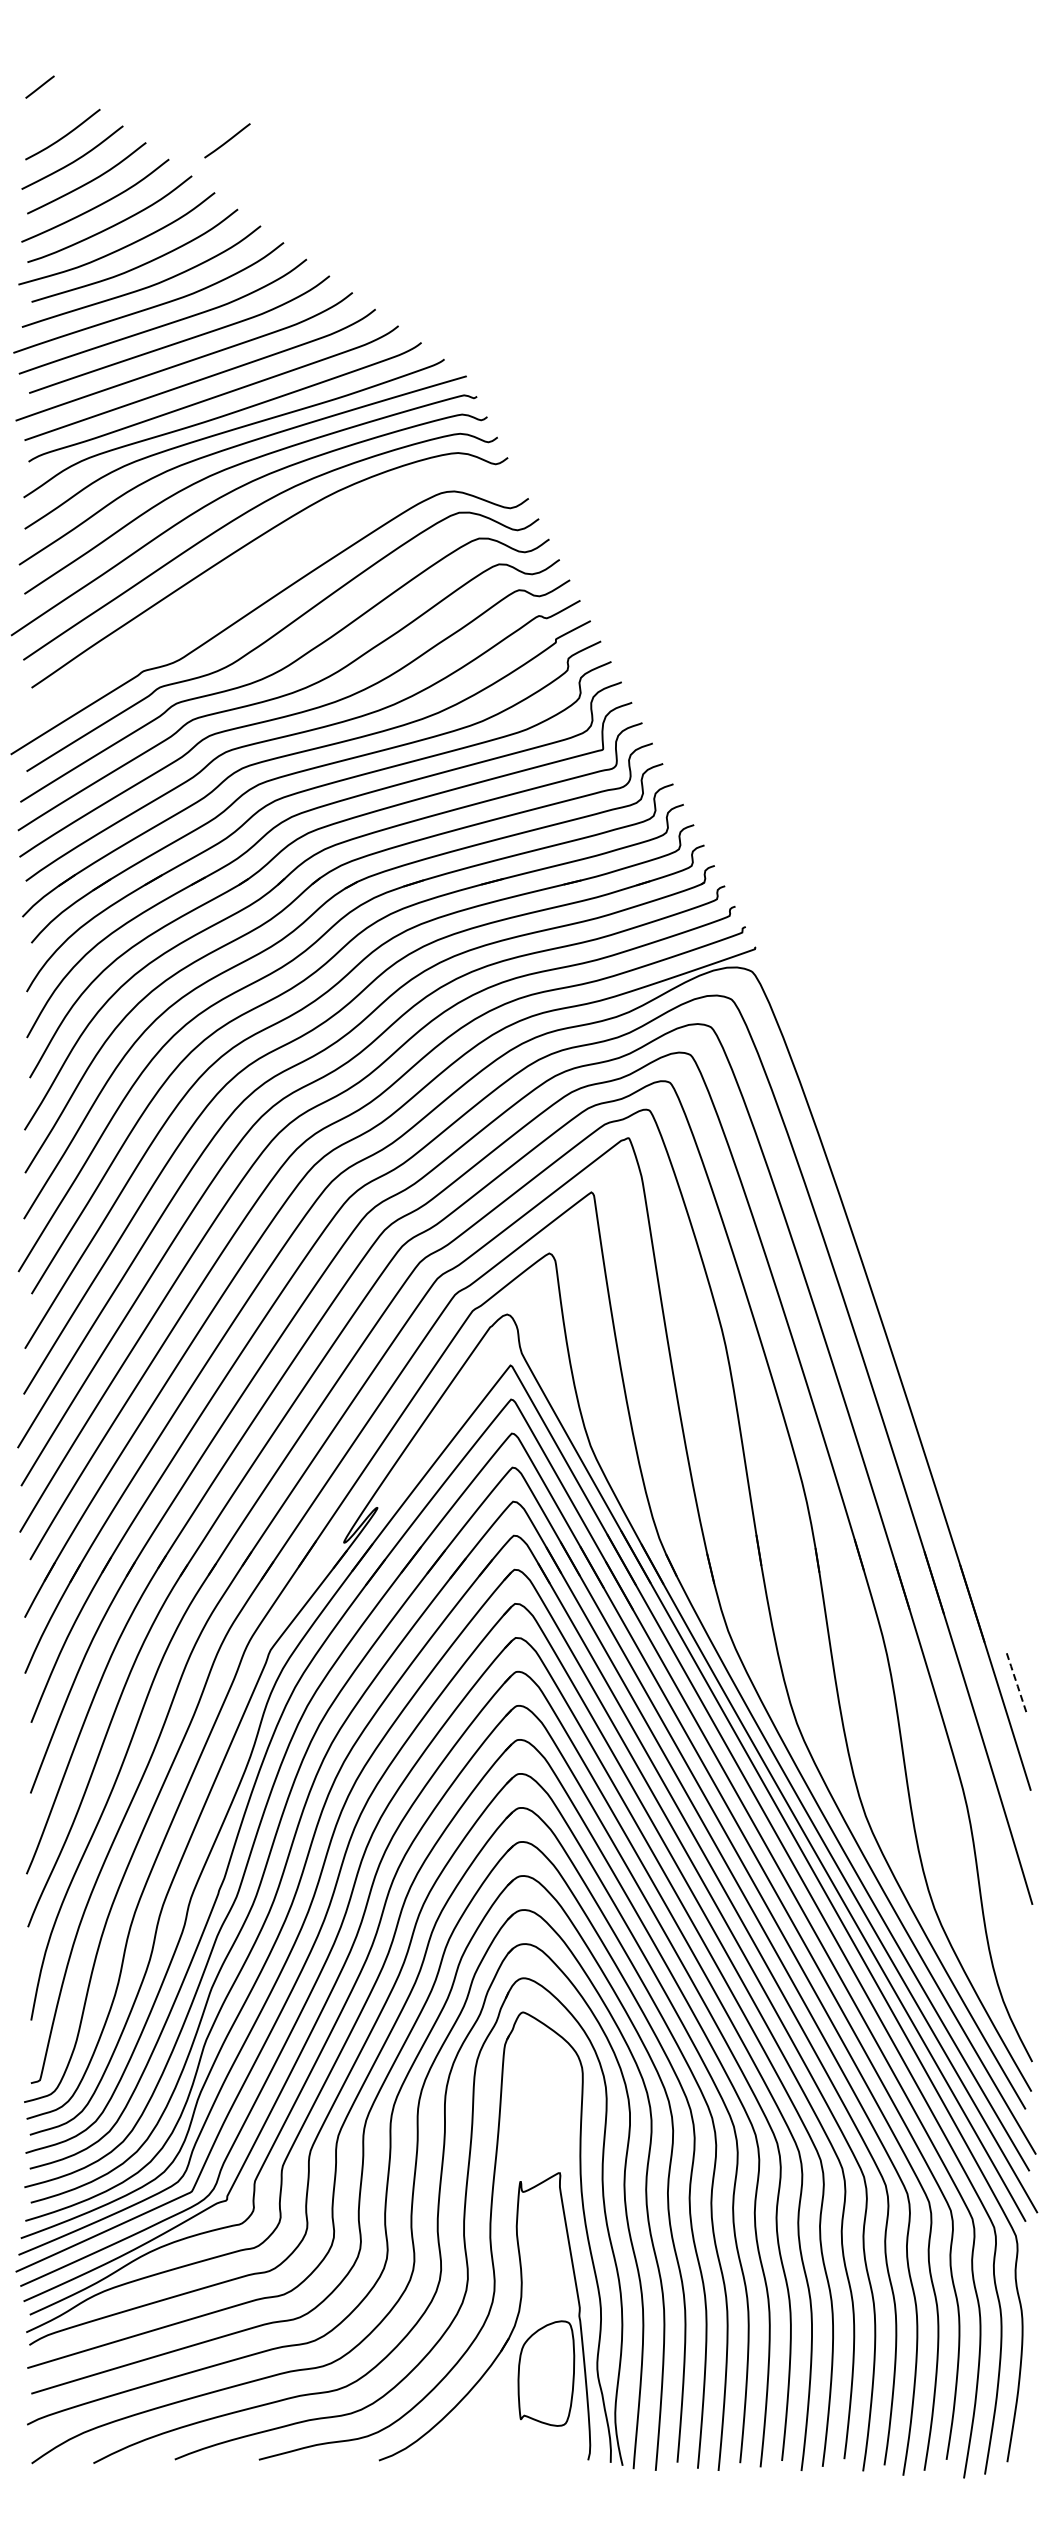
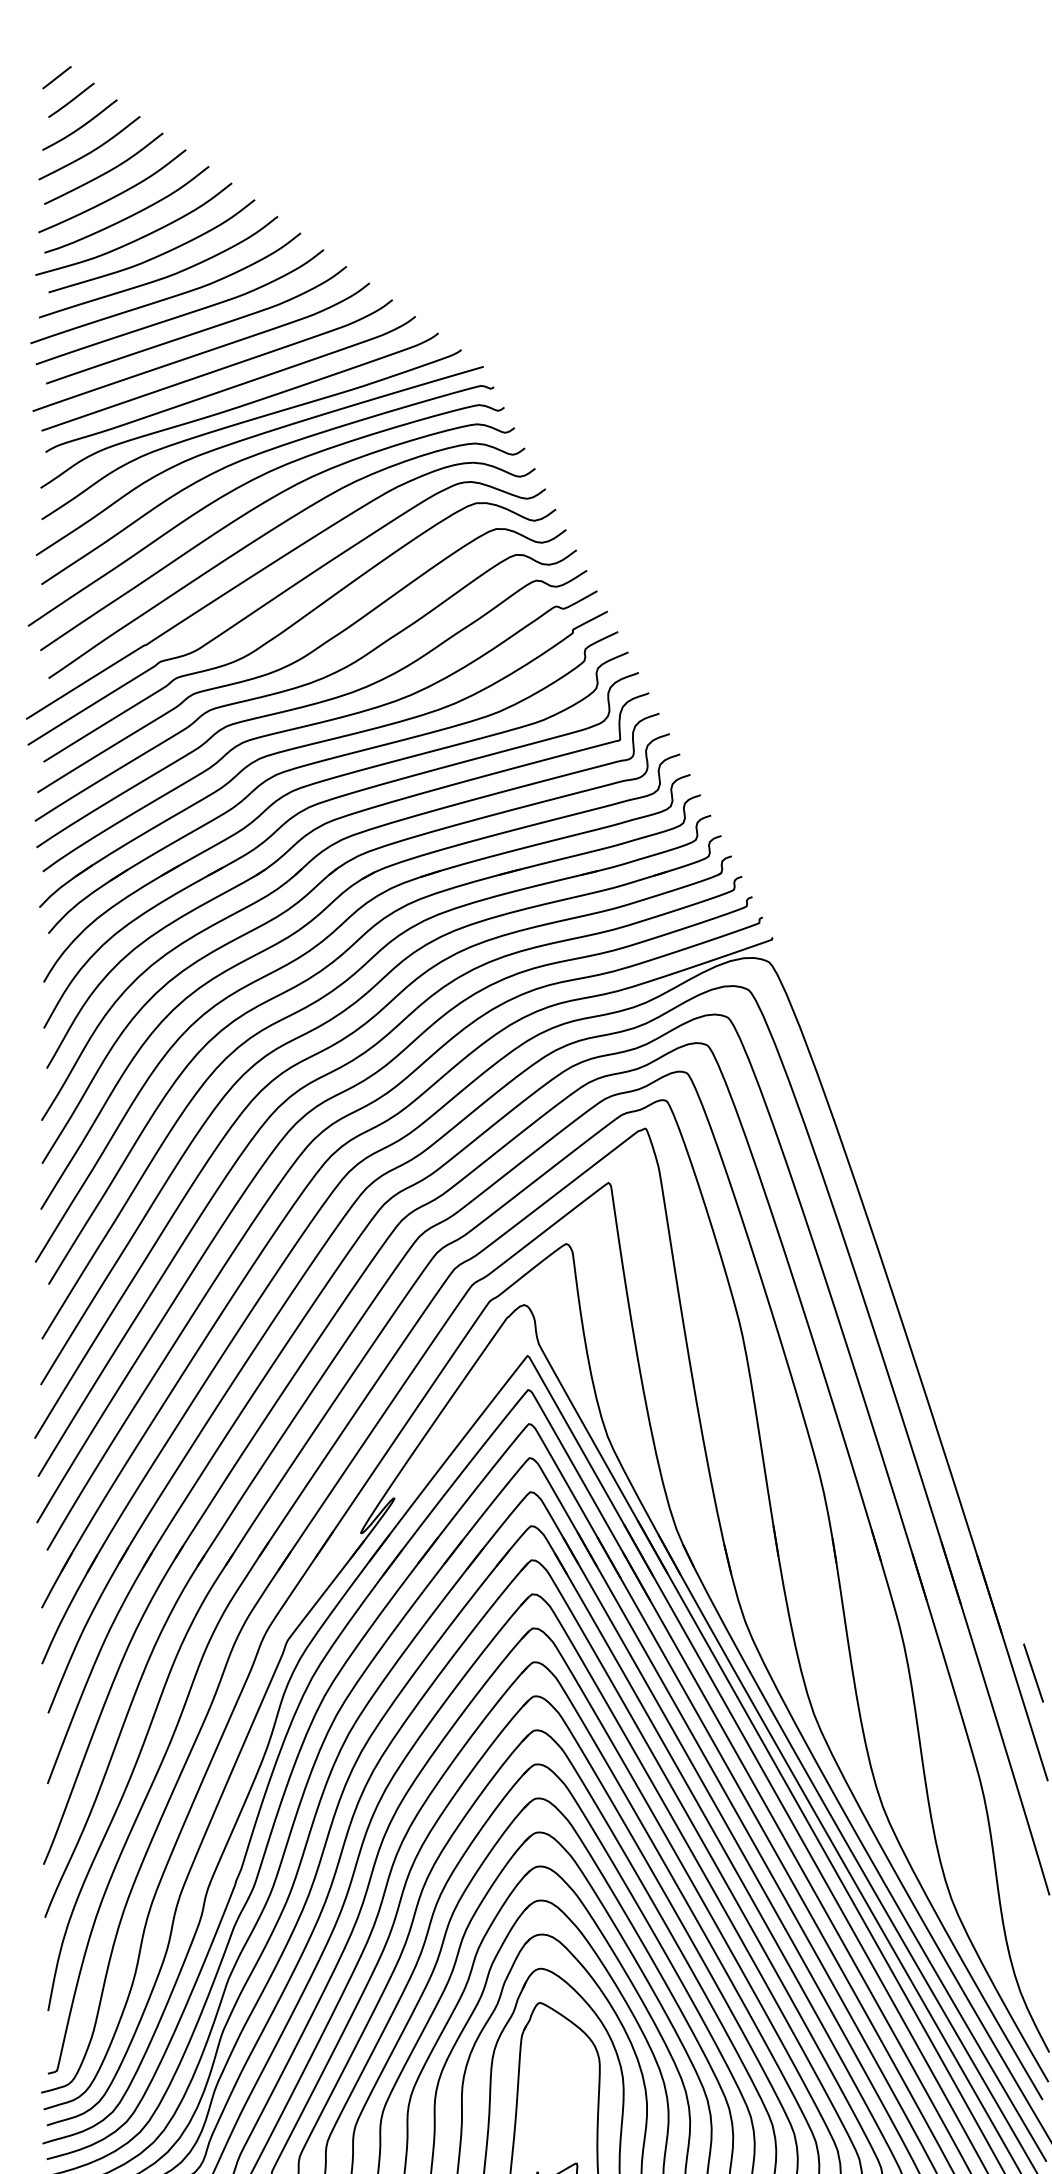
line: (227, 140) -> (71, 100), moved
curve: (247, 579) -> (264, 570), added
line: (1016, 1682) -> (1033, 1673), dashed -> solid

